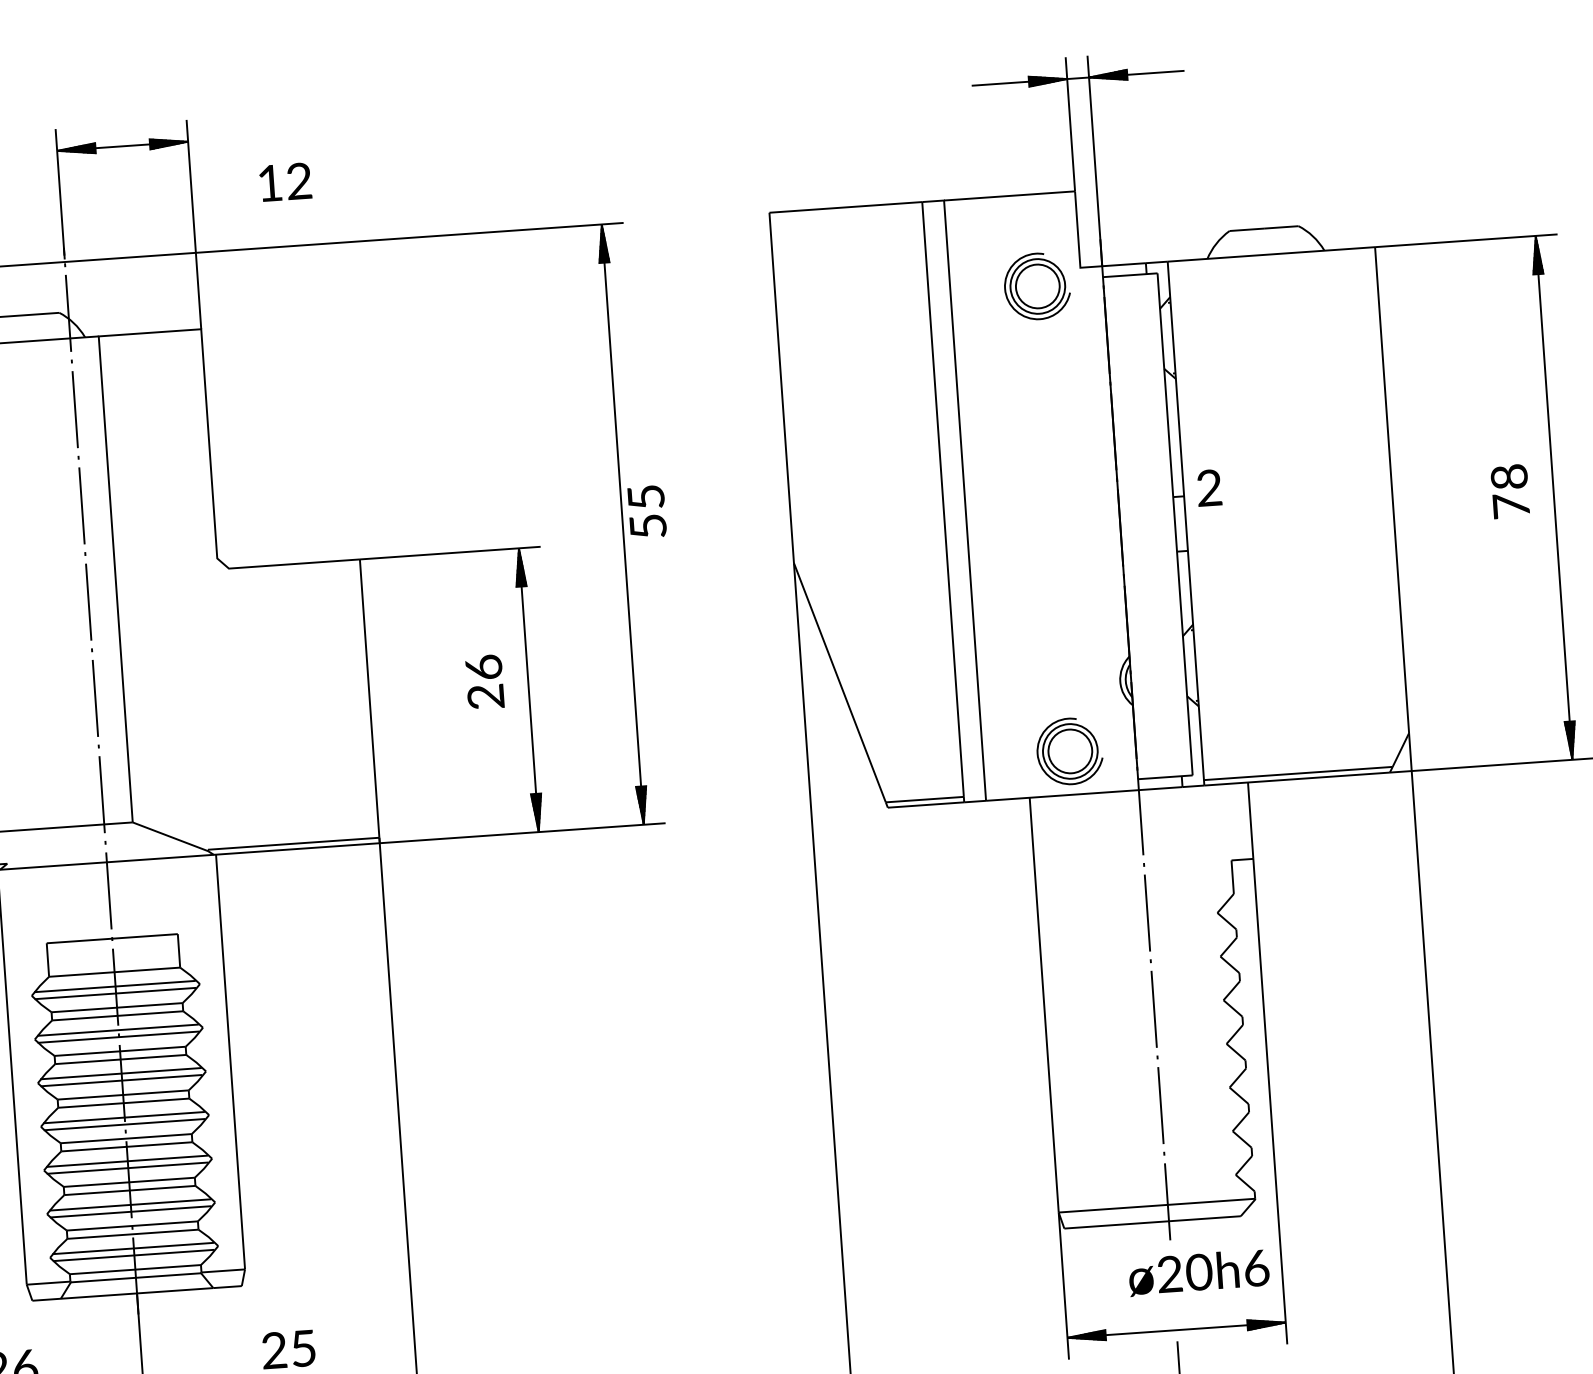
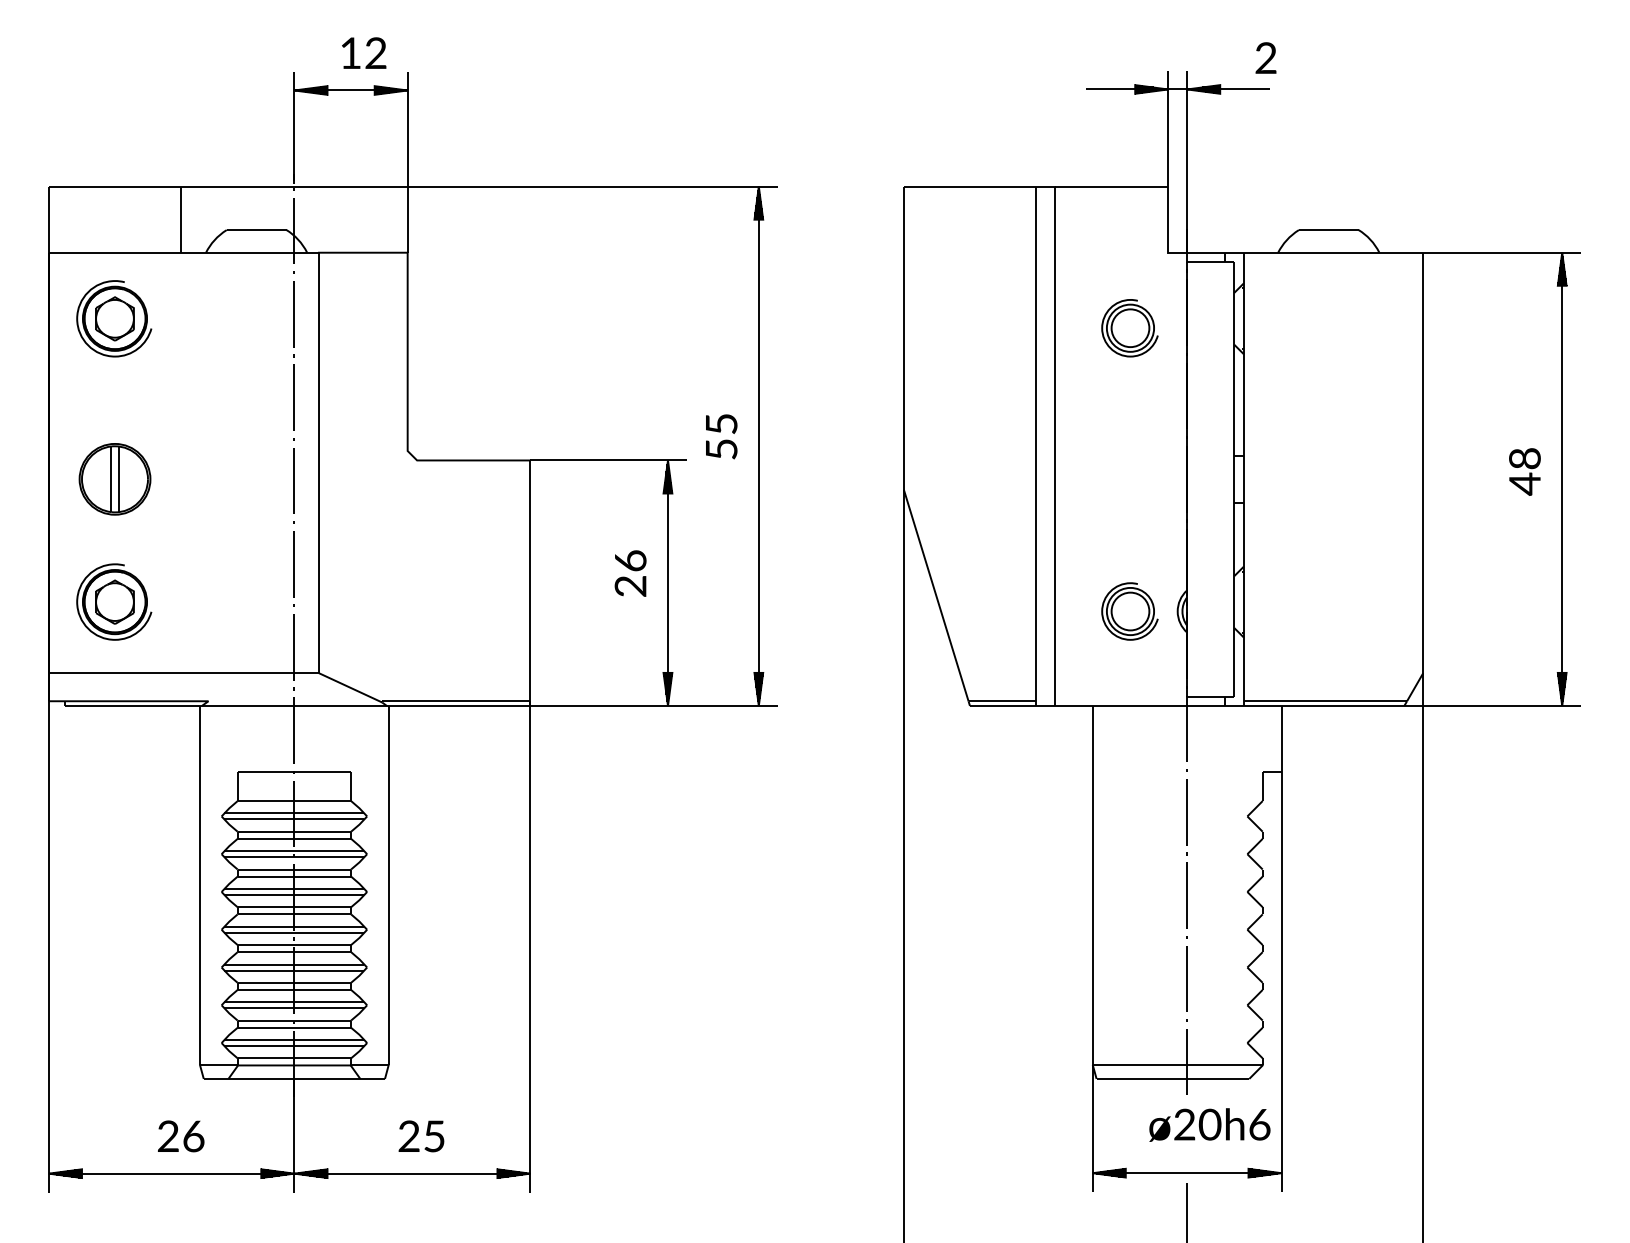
text: (285, 181) -> (364, 52), moved
part: (1036, 286) -> (1129, 328), moved
text: (1208, 487) -> (1265, 57), moved
text: (1510, 505) -> (1524, 483), 78 -> 48
text: (647, 511) -> (721, 436), moved
part: (1069, 751) -> (1129, 611), moved

